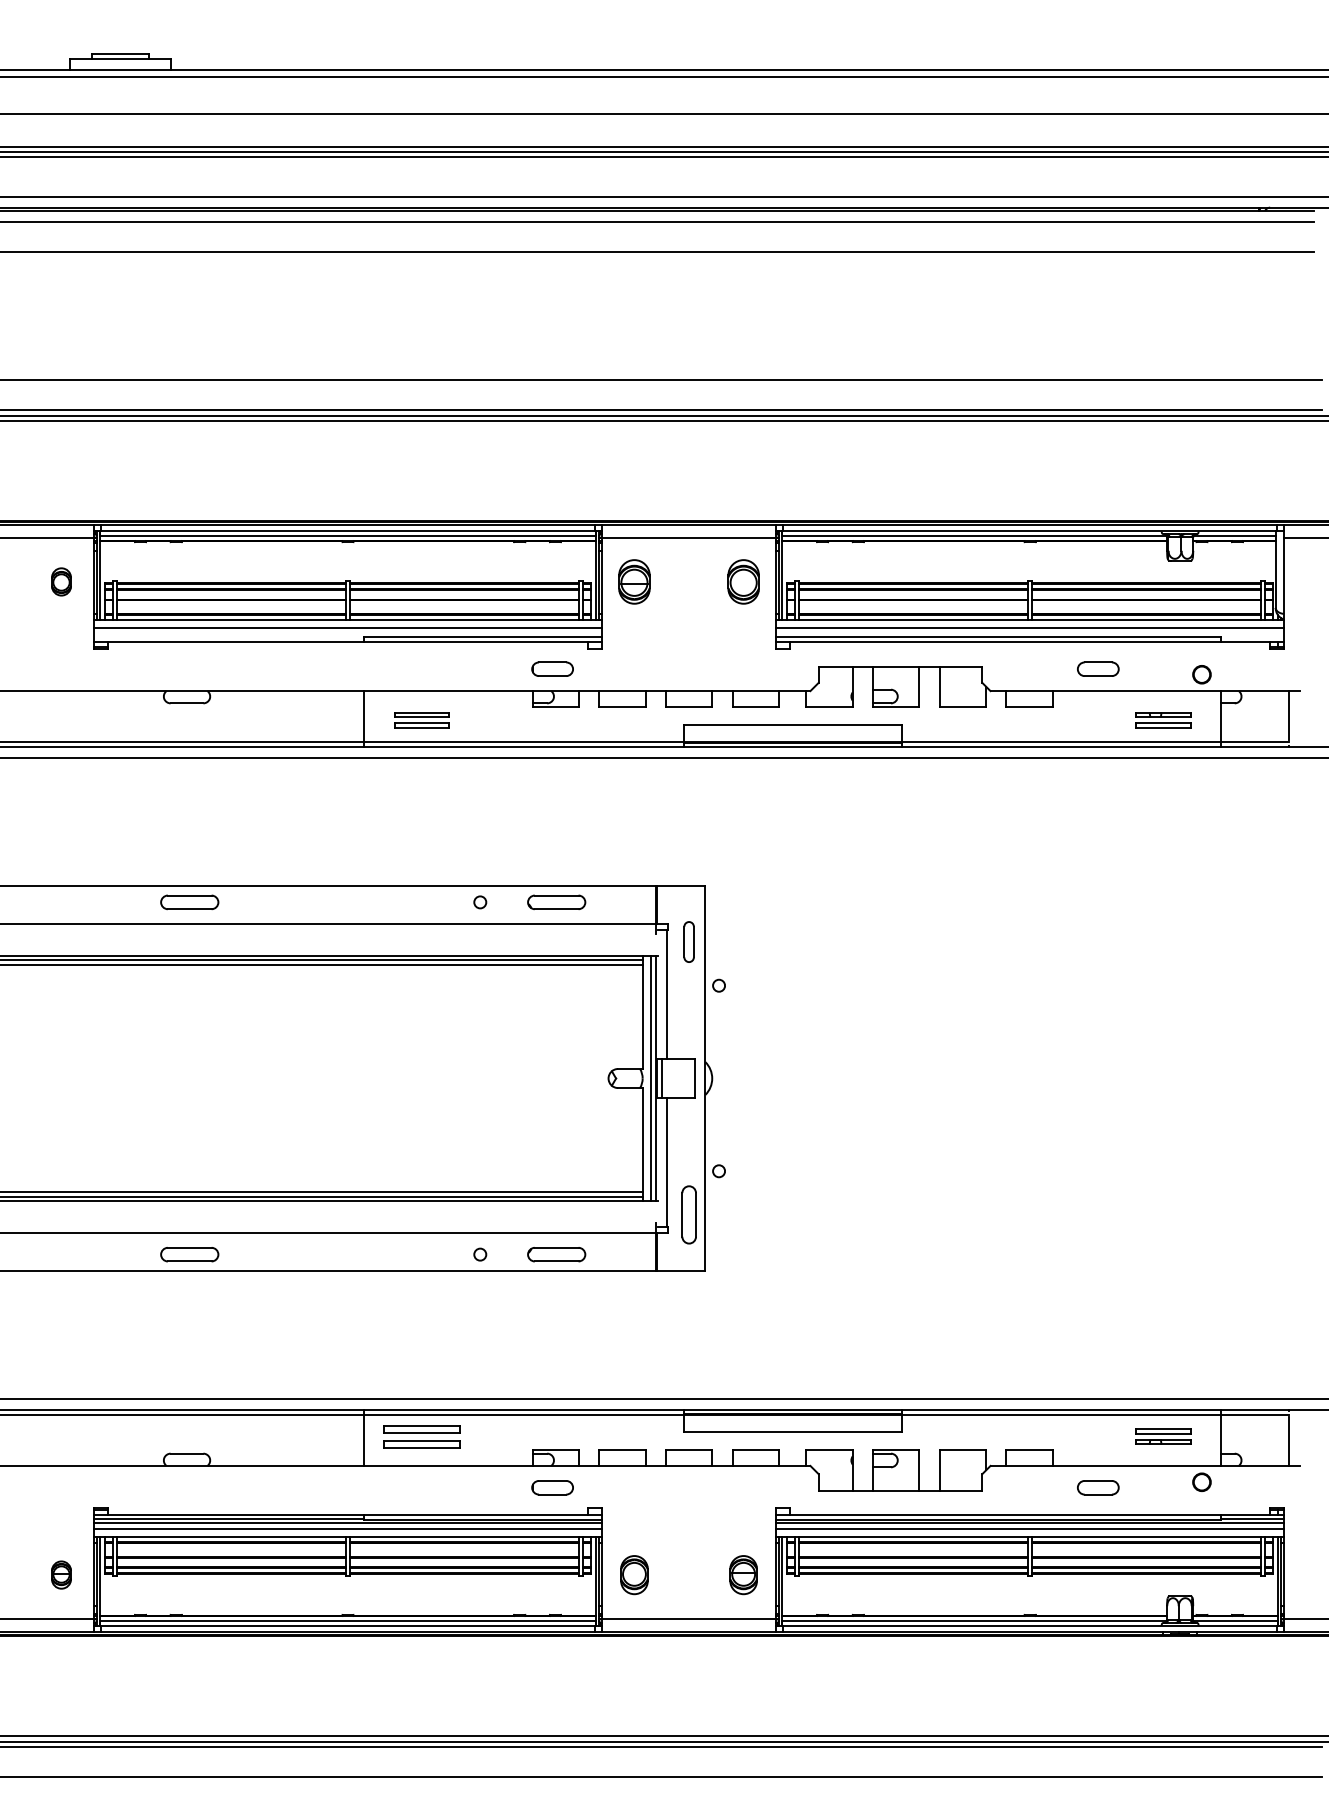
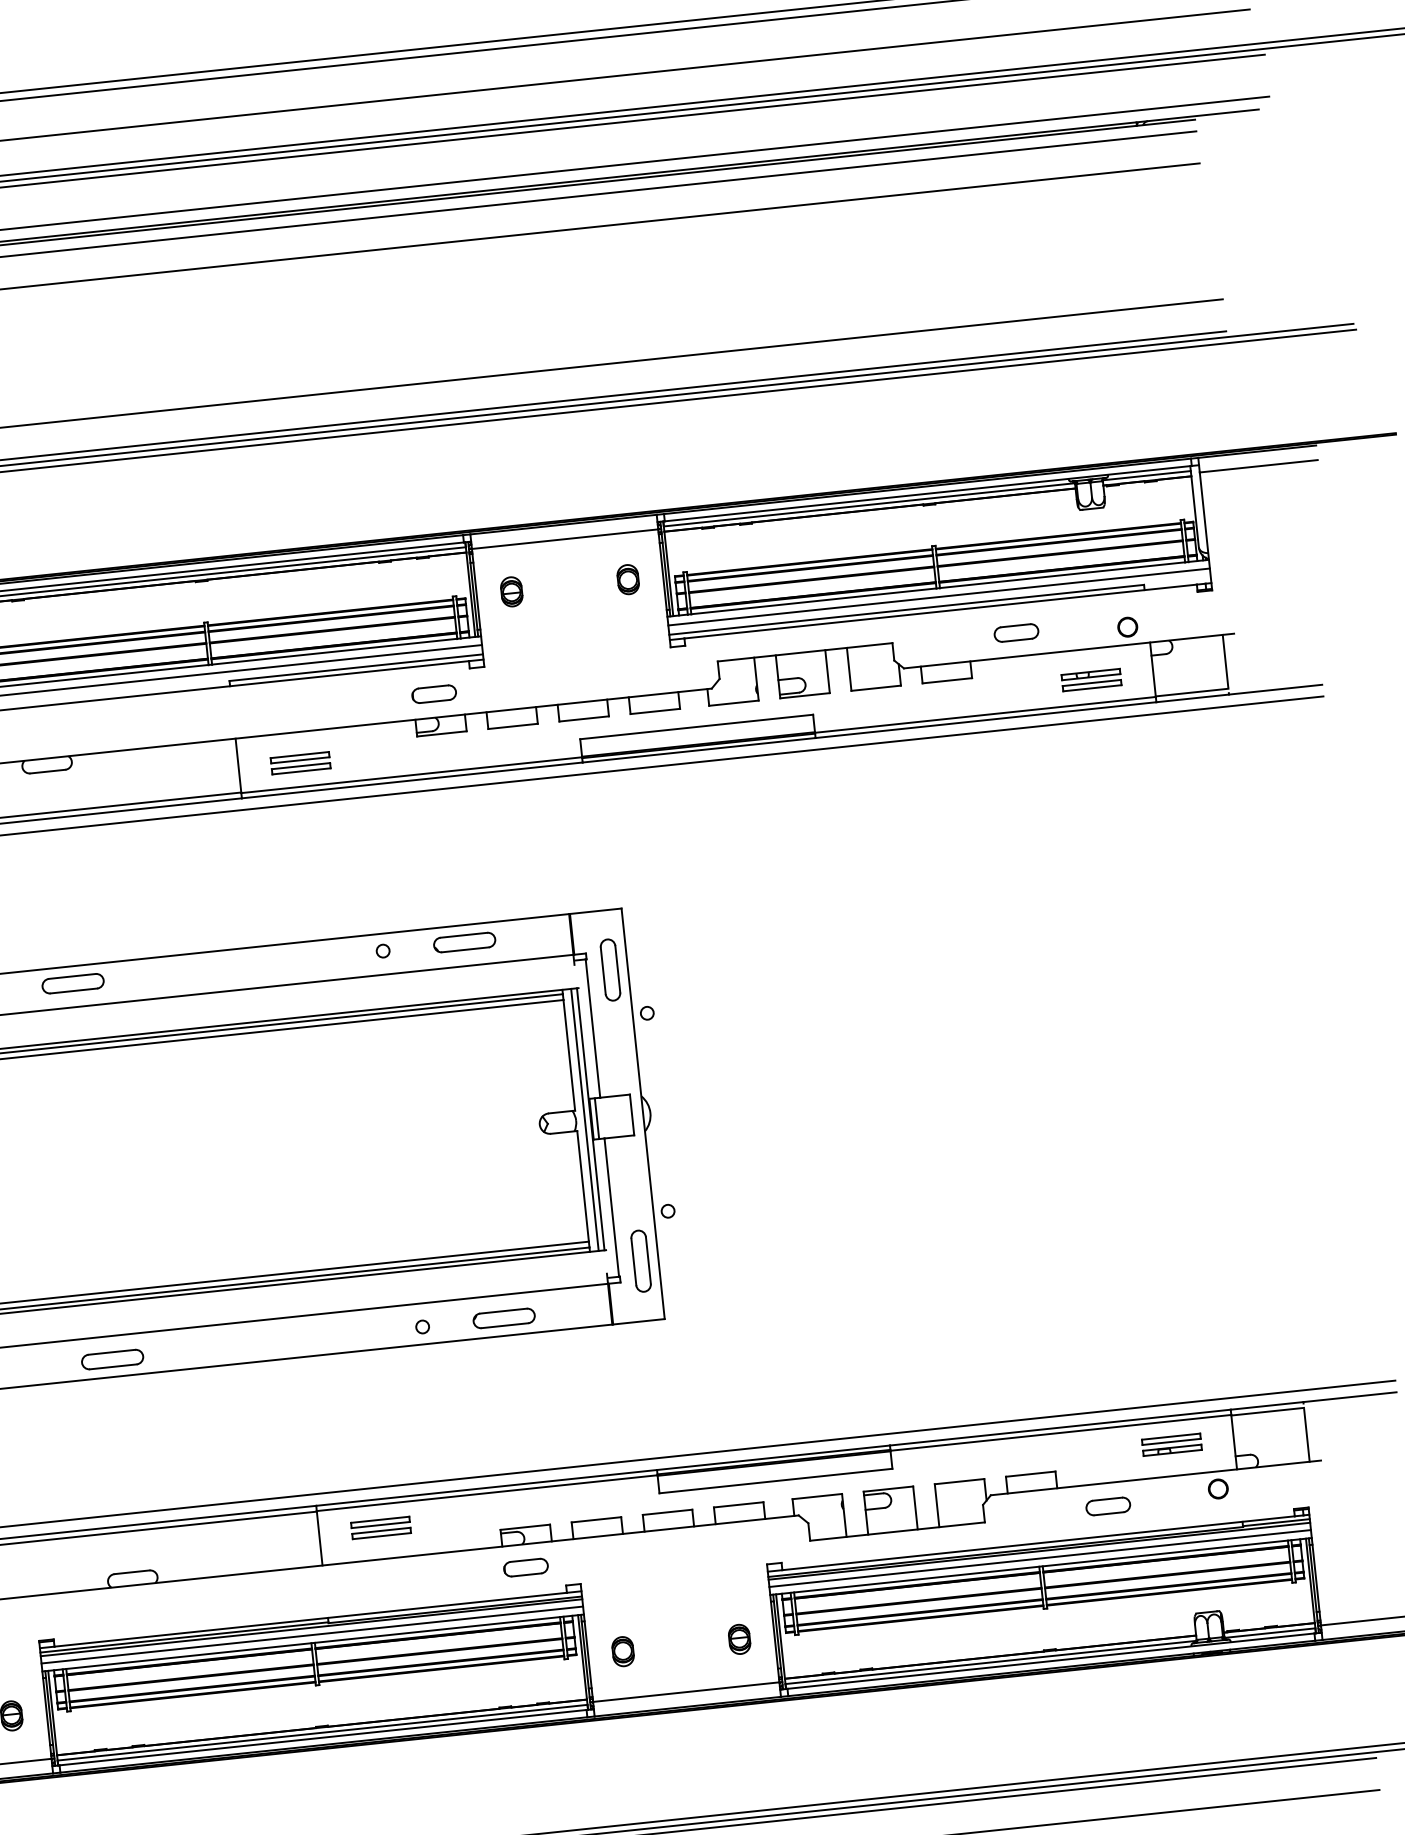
part: (634, 581) -> (511, 591), size x0.62
part: (743, 581) -> (628, 579), size x0.62
part: (688, 941) -> (609, 969), size x1.43
part: (421, 1436) -> (380, 1527), size x0.71
part: (634, 1574) -> (623, 1651), size x0.71
part: (743, 1574) -> (739, 1638), size x0.71

